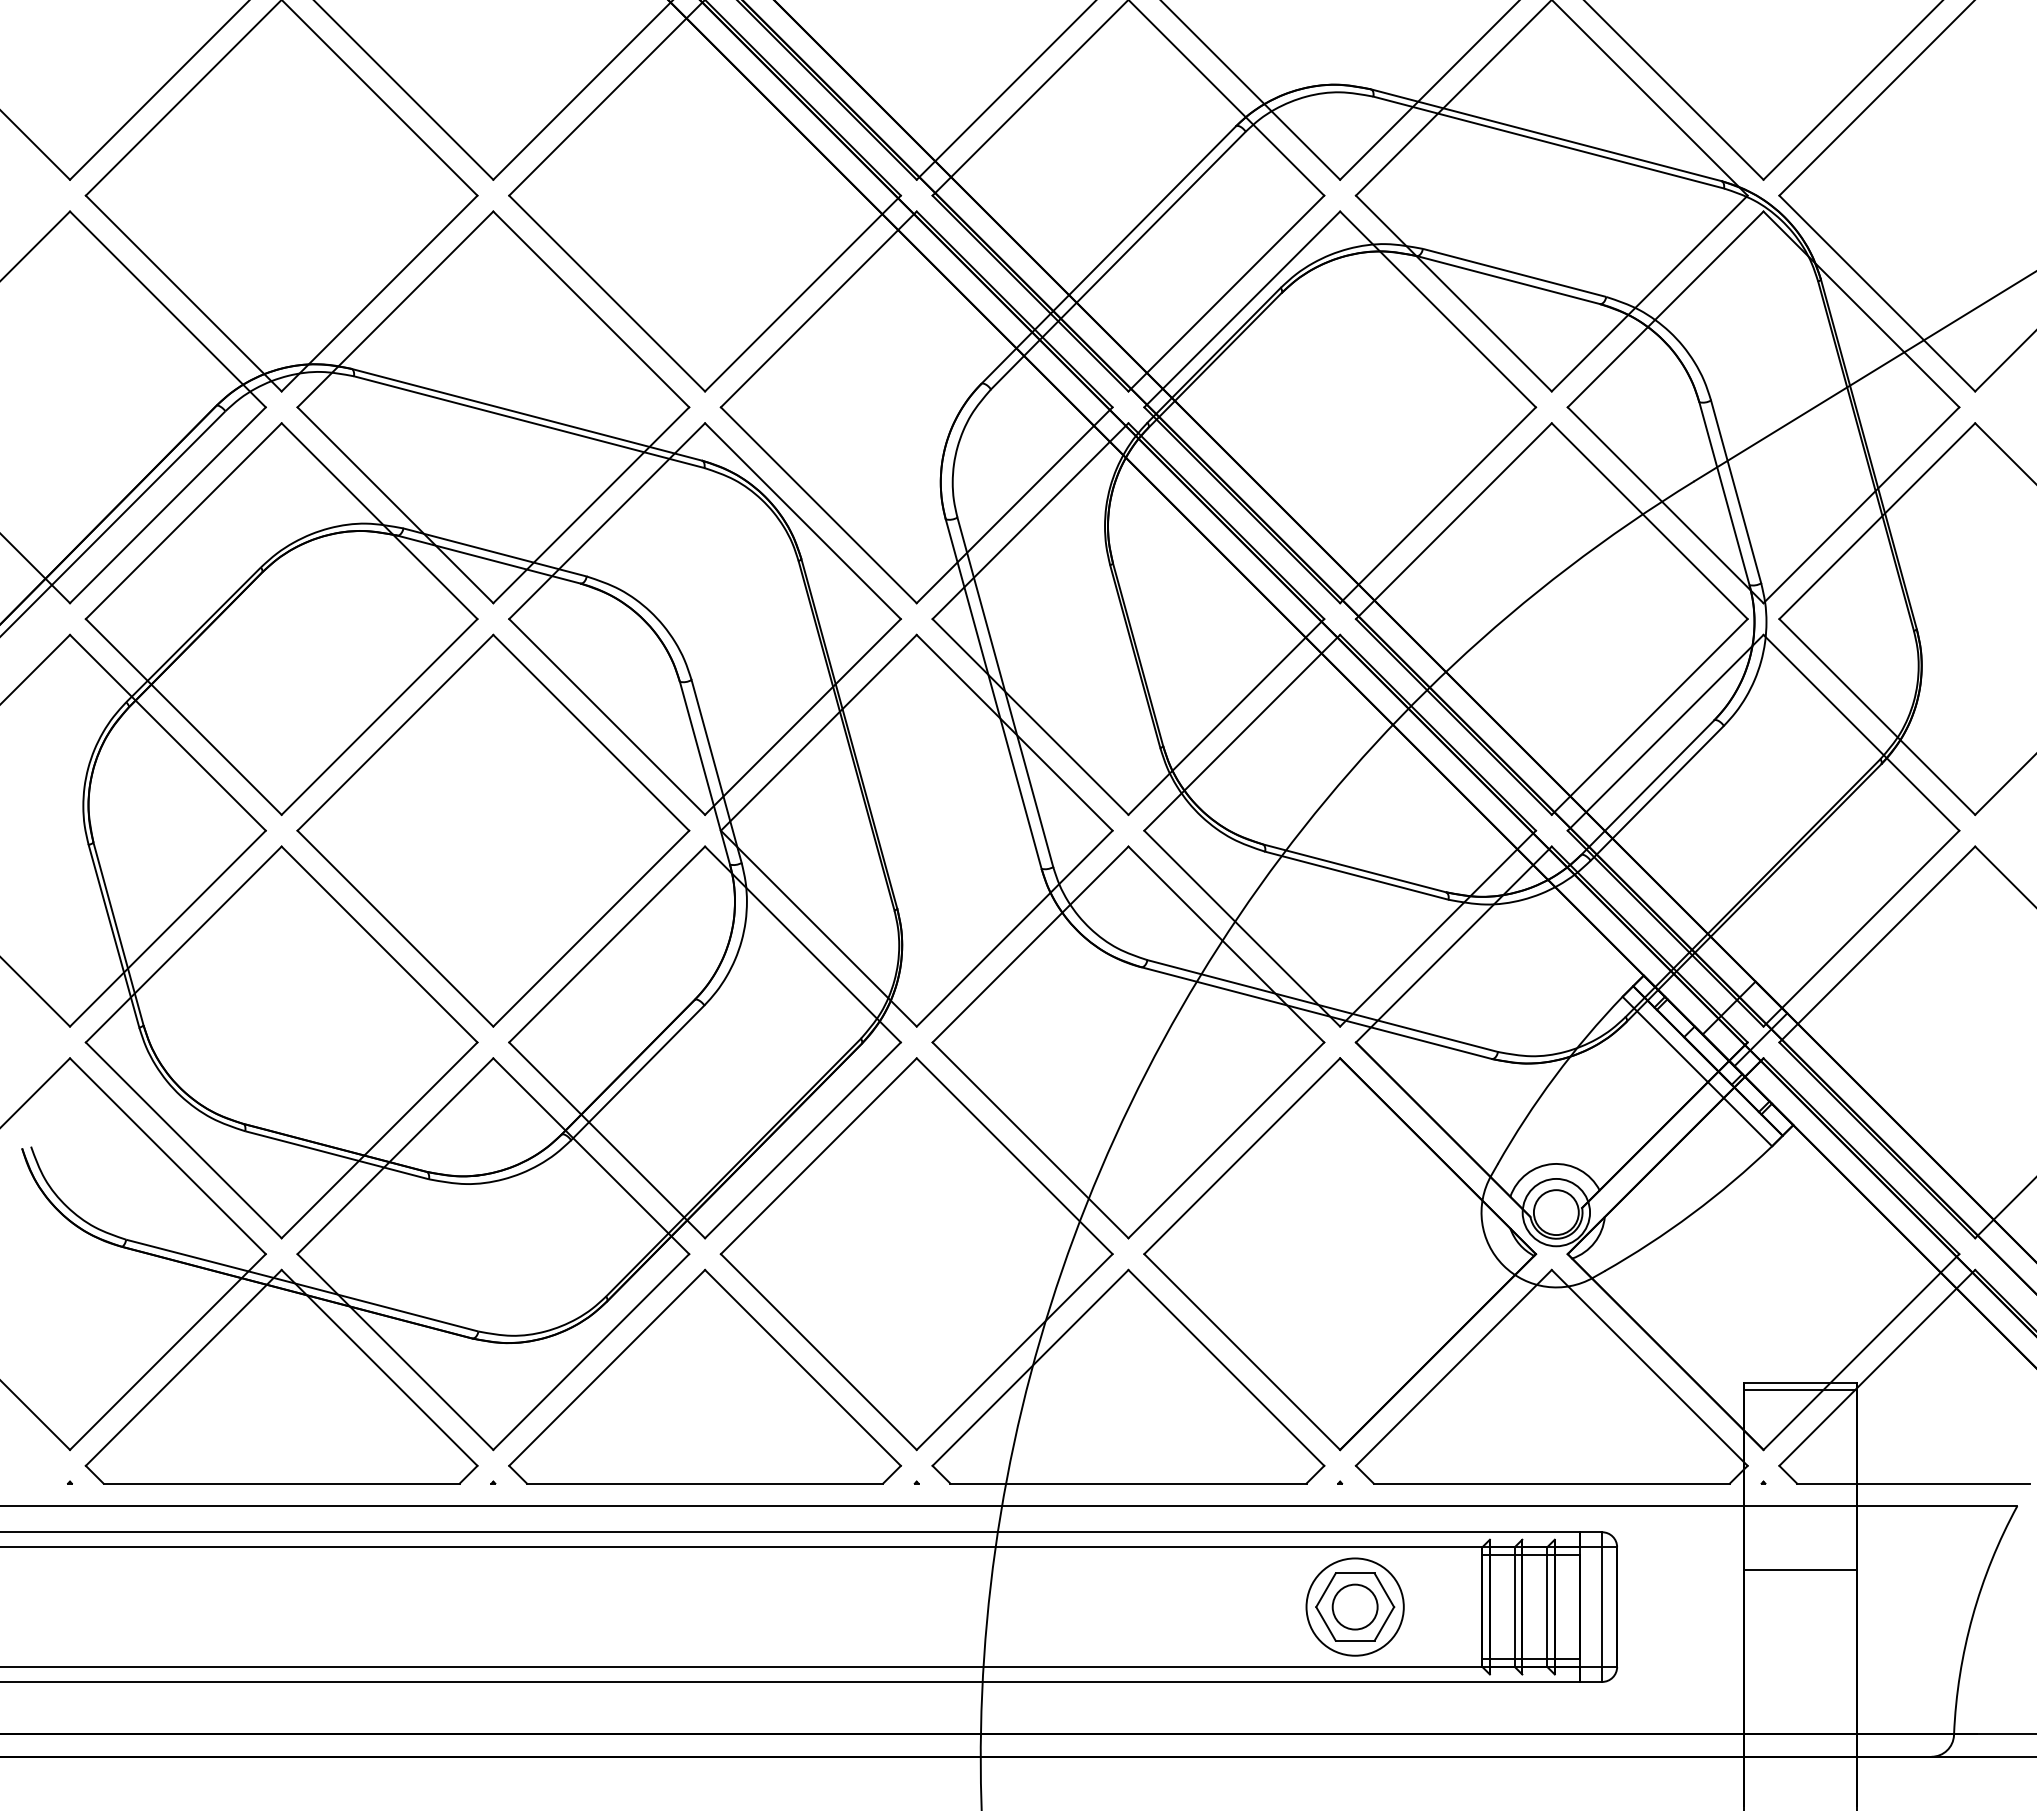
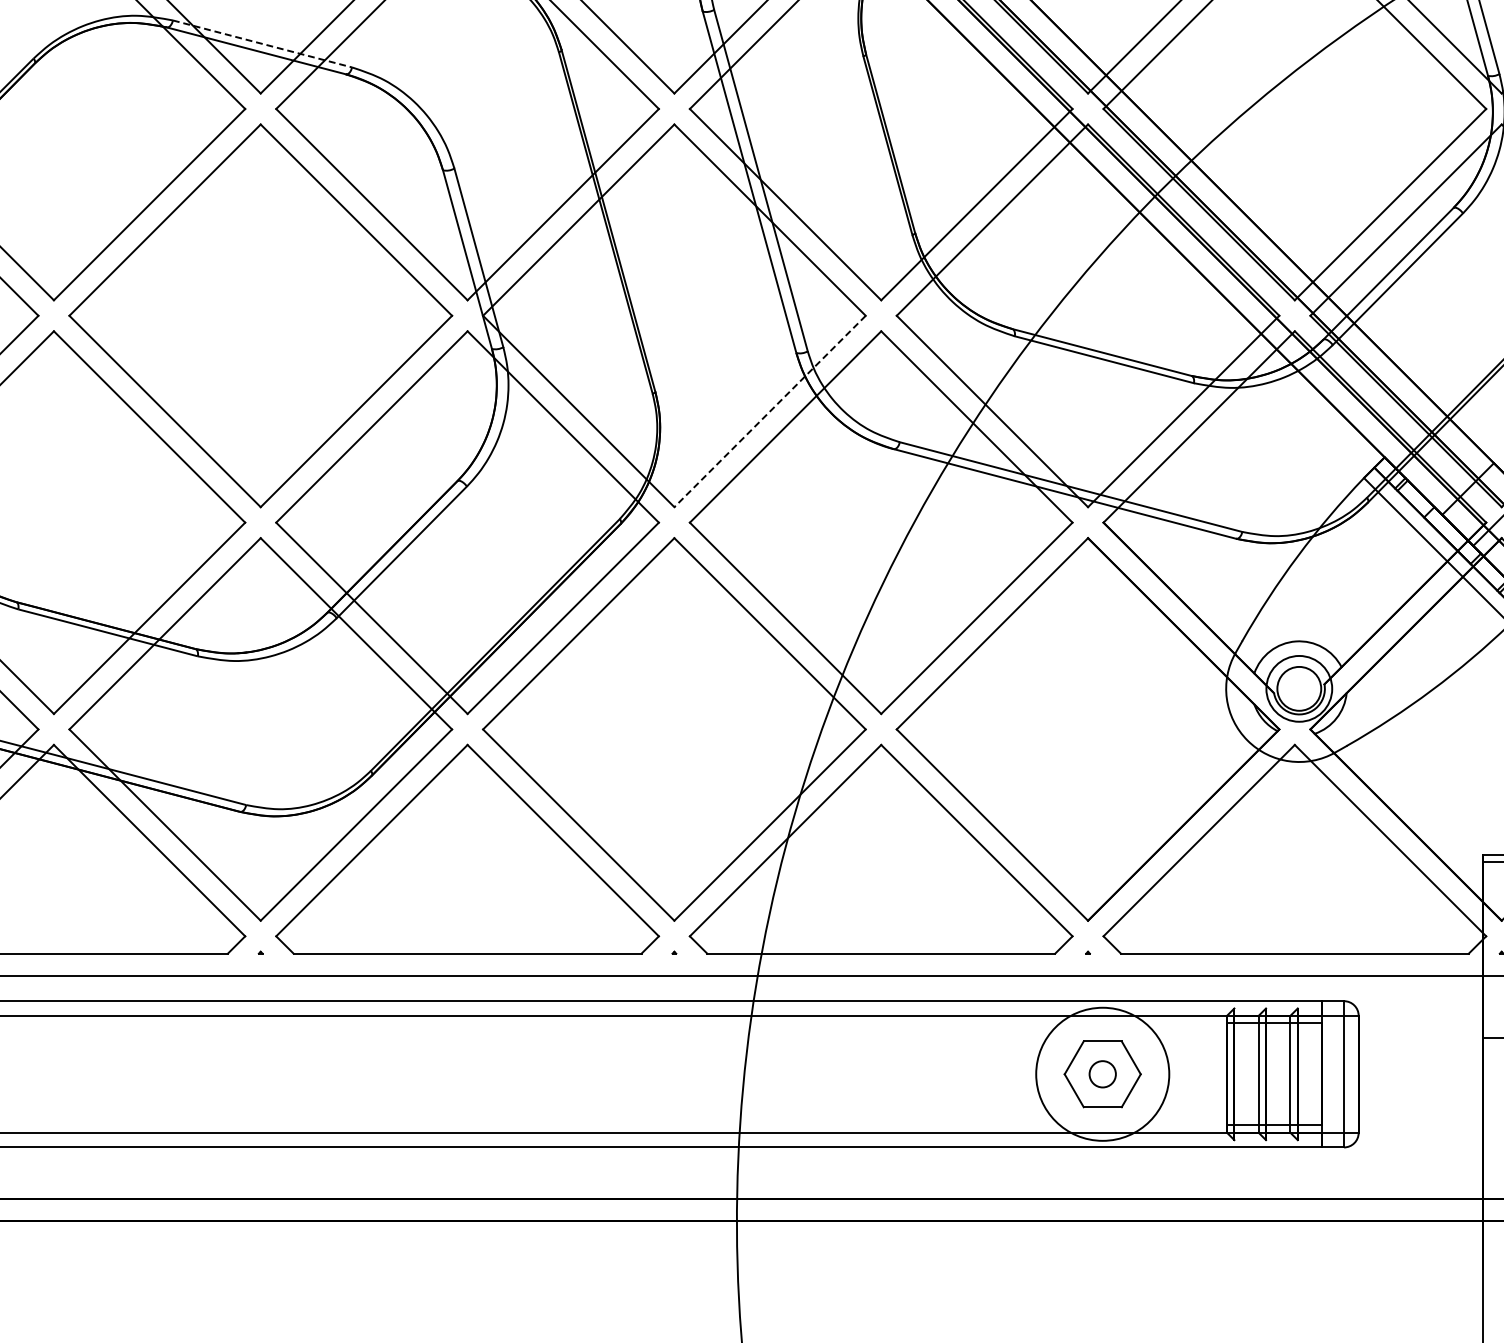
line: (495, 552) -> (262, 43), solid -> dashed
line: (1014, 928) -> (769, 411), solid -> dashed
circle: (1354, 1606) -> (1102, 1073), size x0.6
circle: (1354, 1606) -> (1102, 1073), size x1.4

